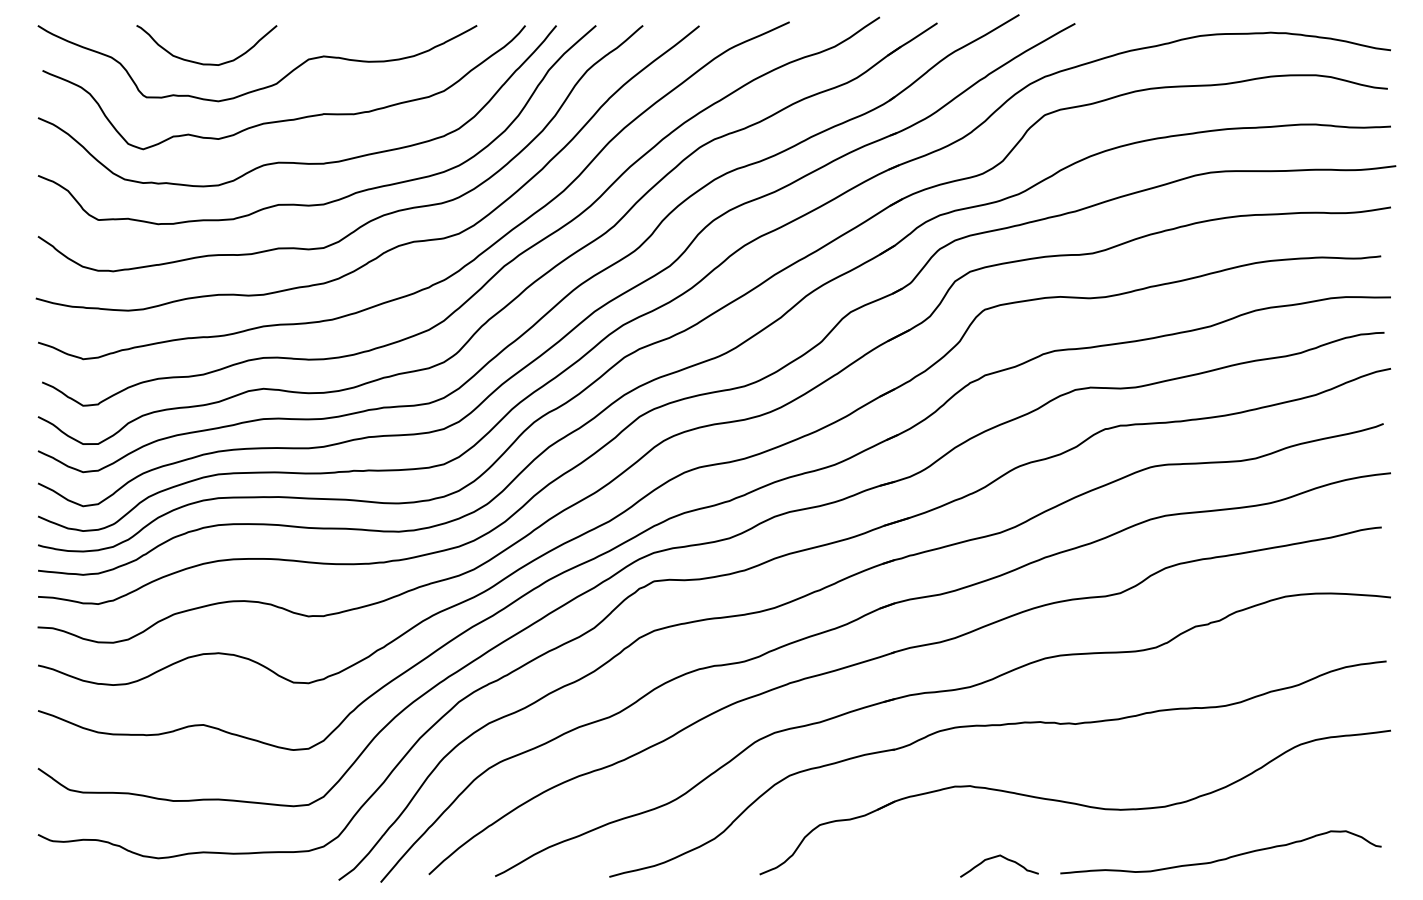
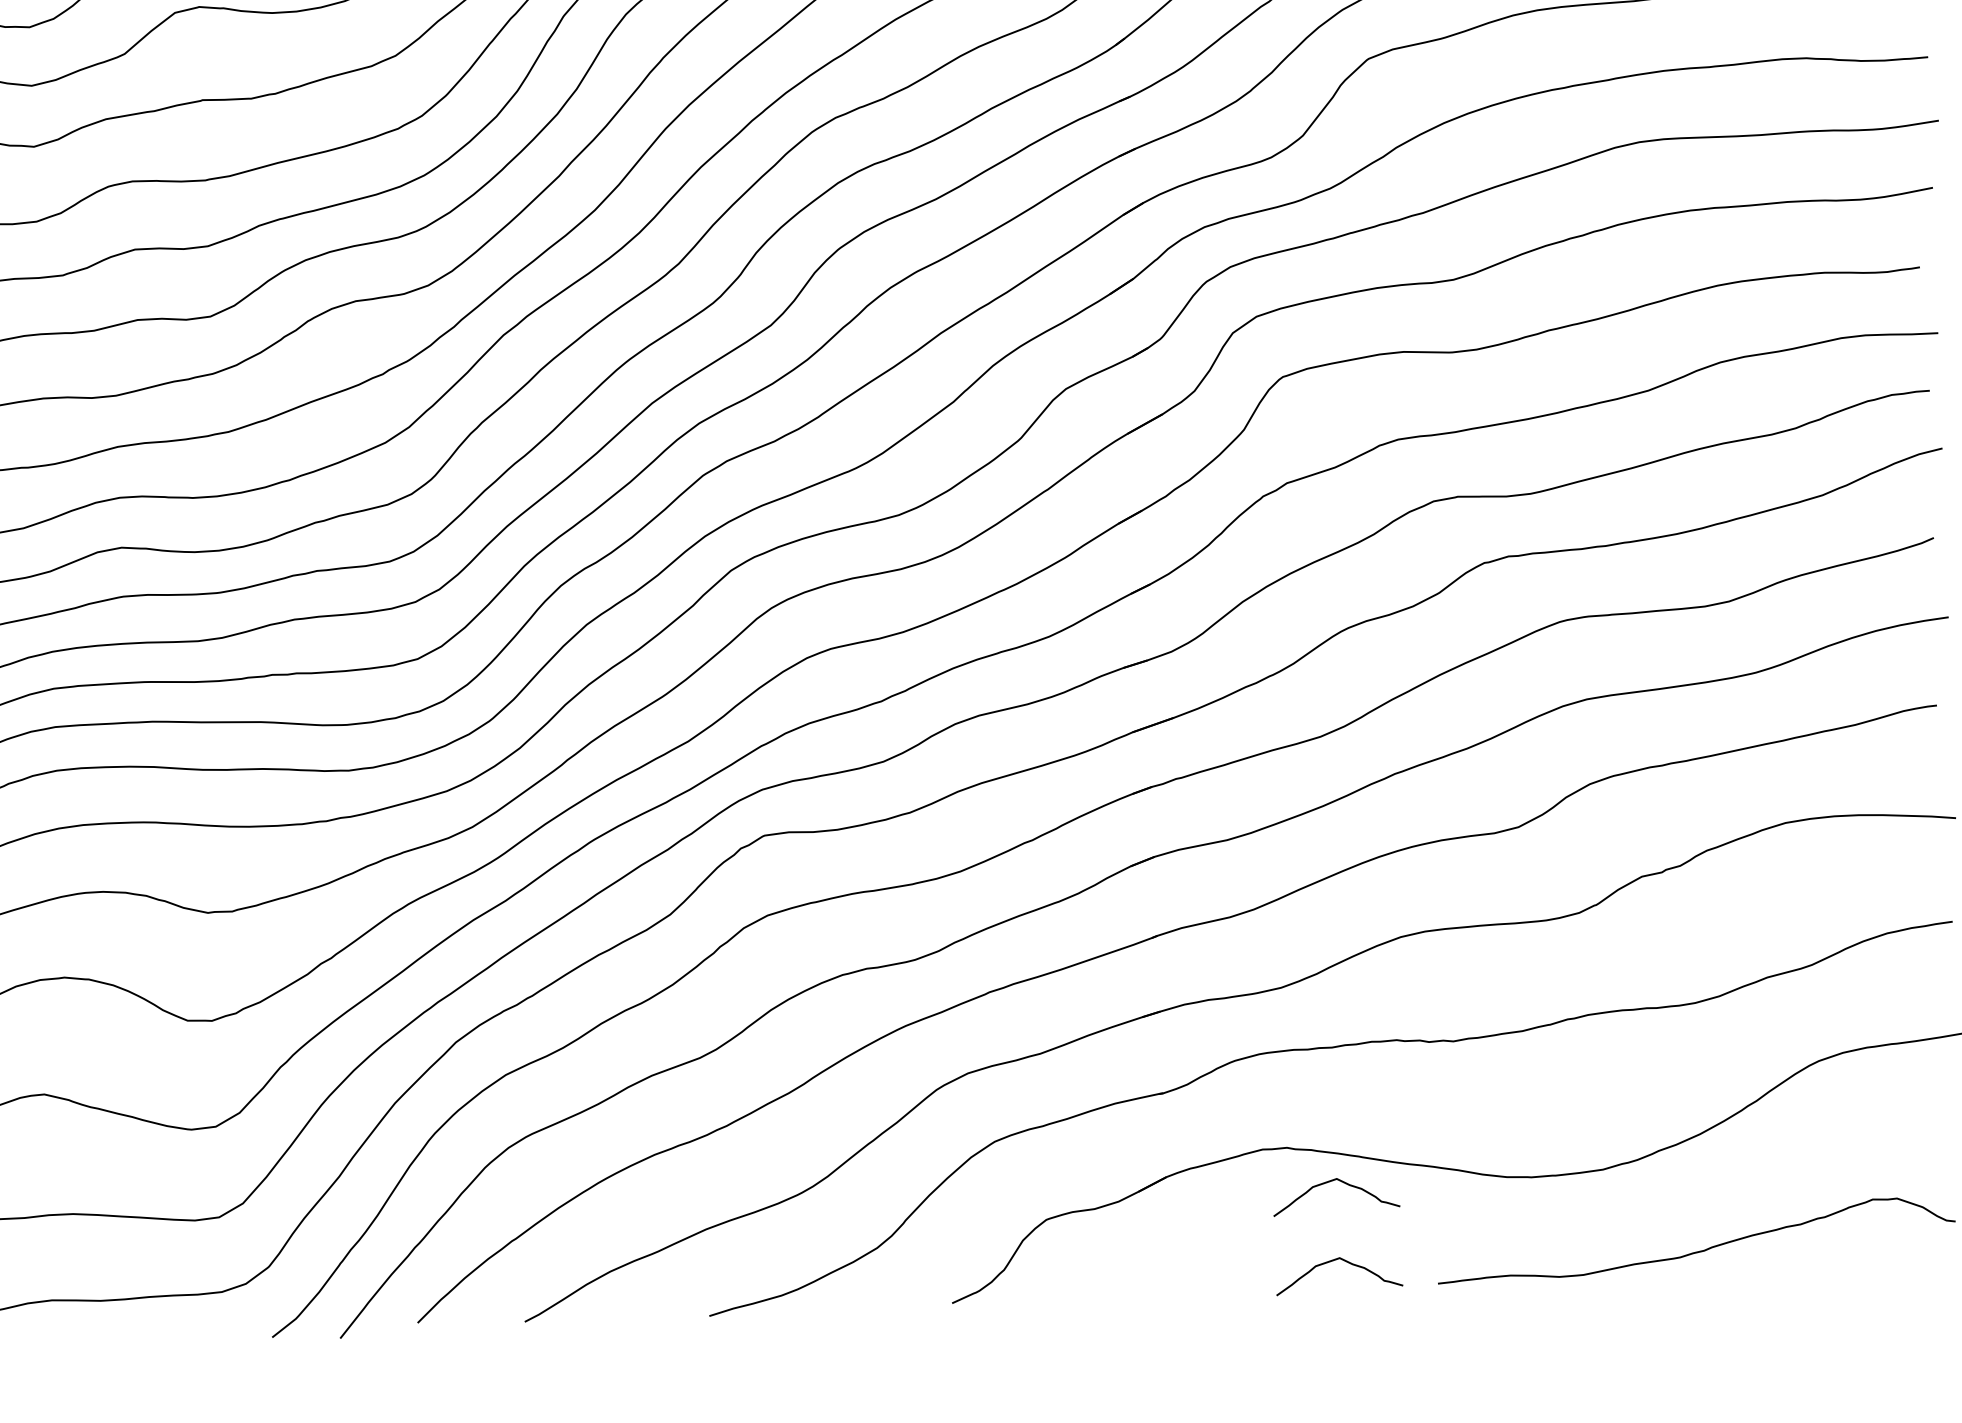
curve: (1003, 809) -> (1342, 1183), added

